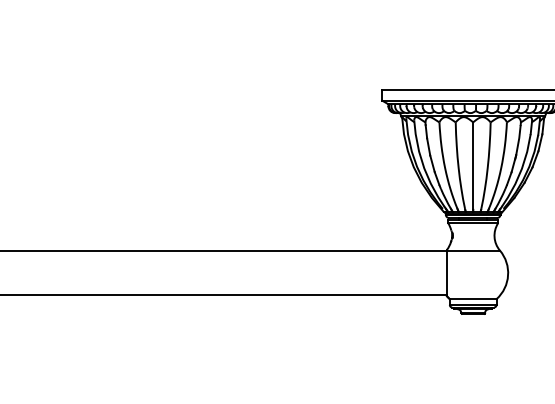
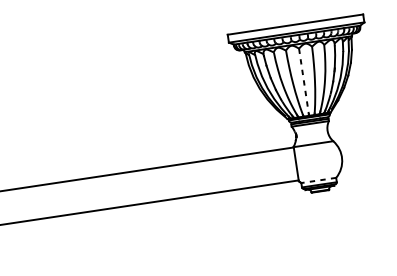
line: (473, 166) -> (304, 81), solid -> dashed
line: (472, 299) -> (318, 180), solid -> dashed

